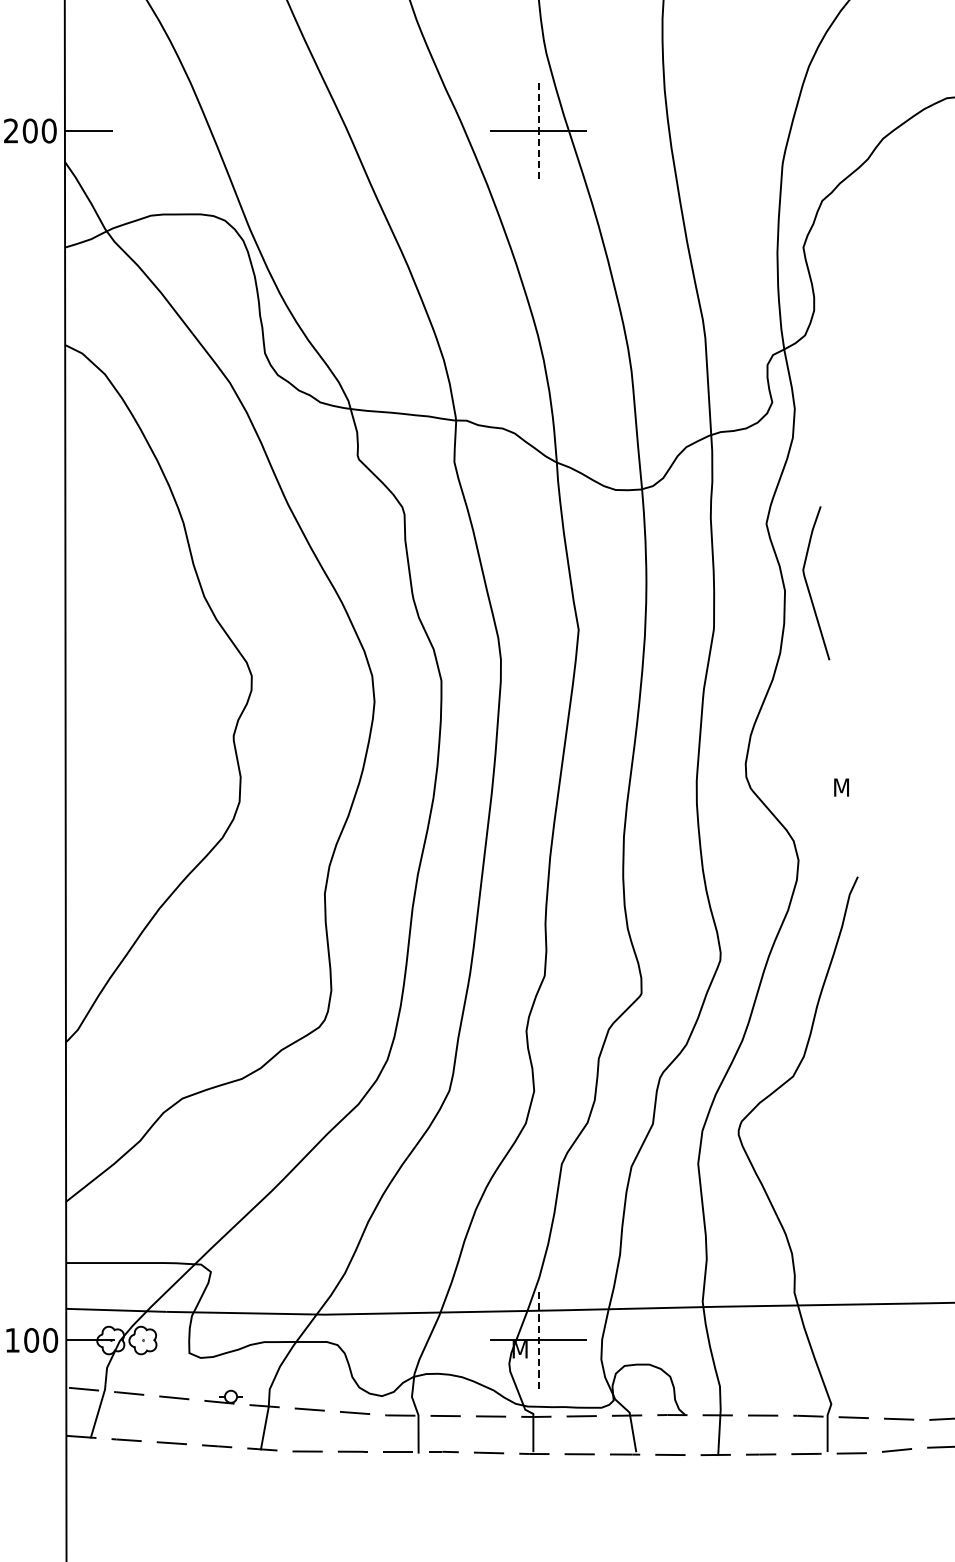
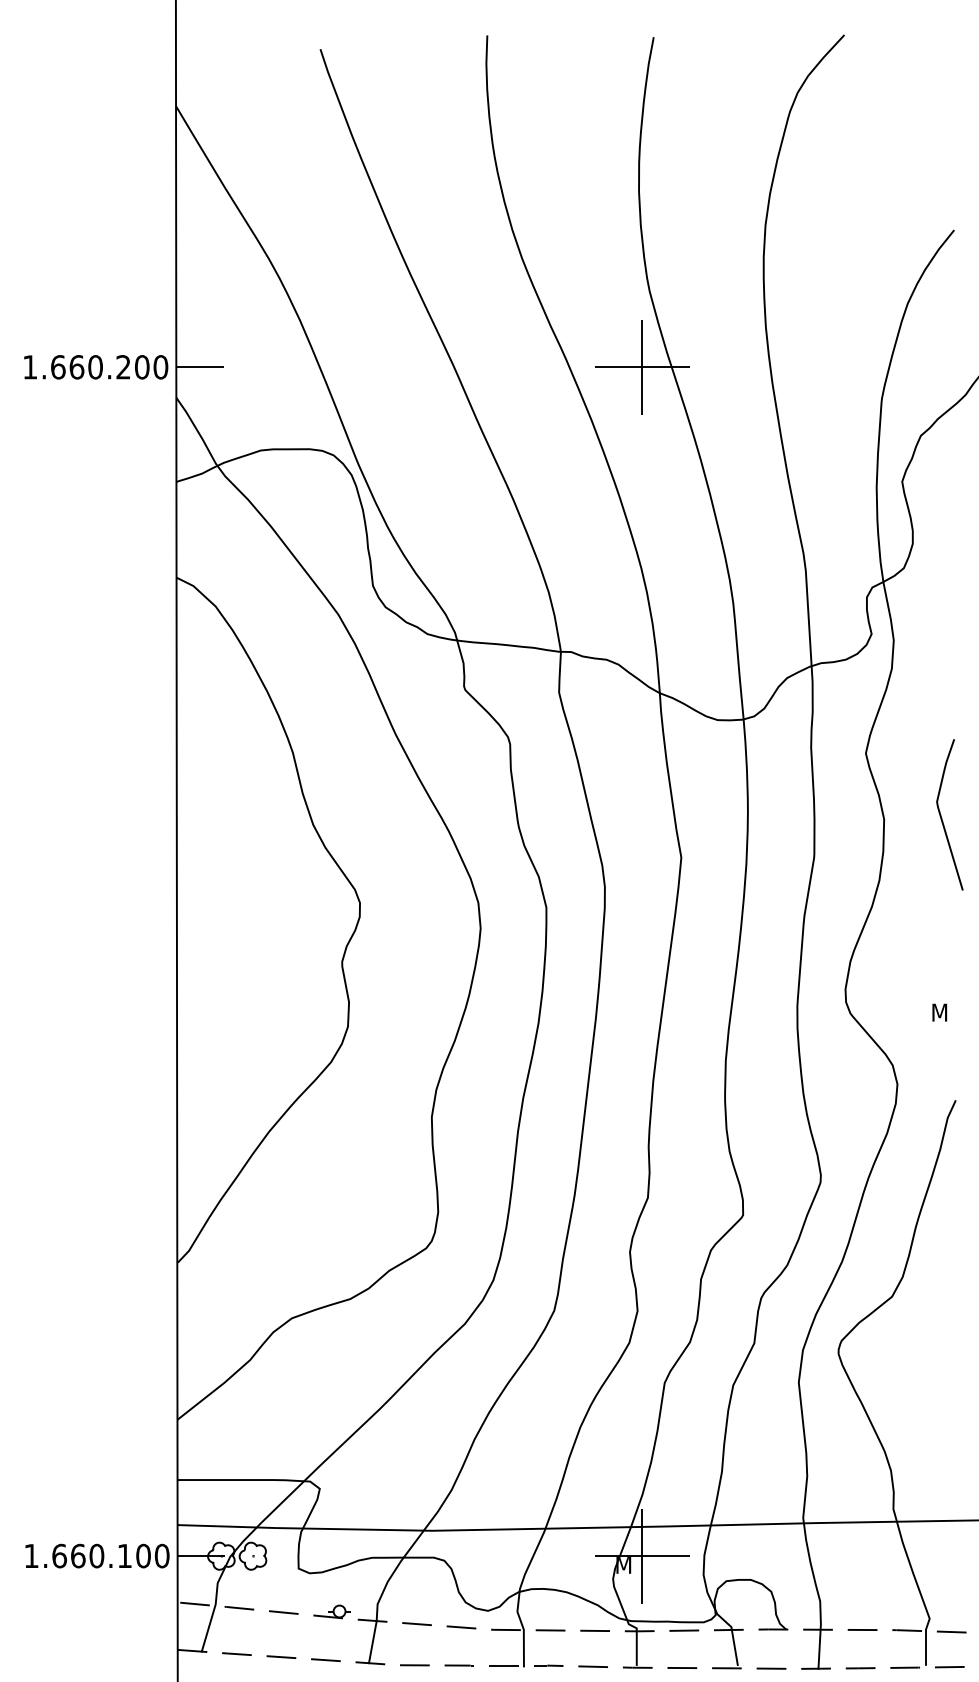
line: (539, 131) -> (642, 367), dashed -> solid
curve: (807, 582) -> (941, 814), moved
line: (539, 1340) -> (642, 1556), dashed -> solid

